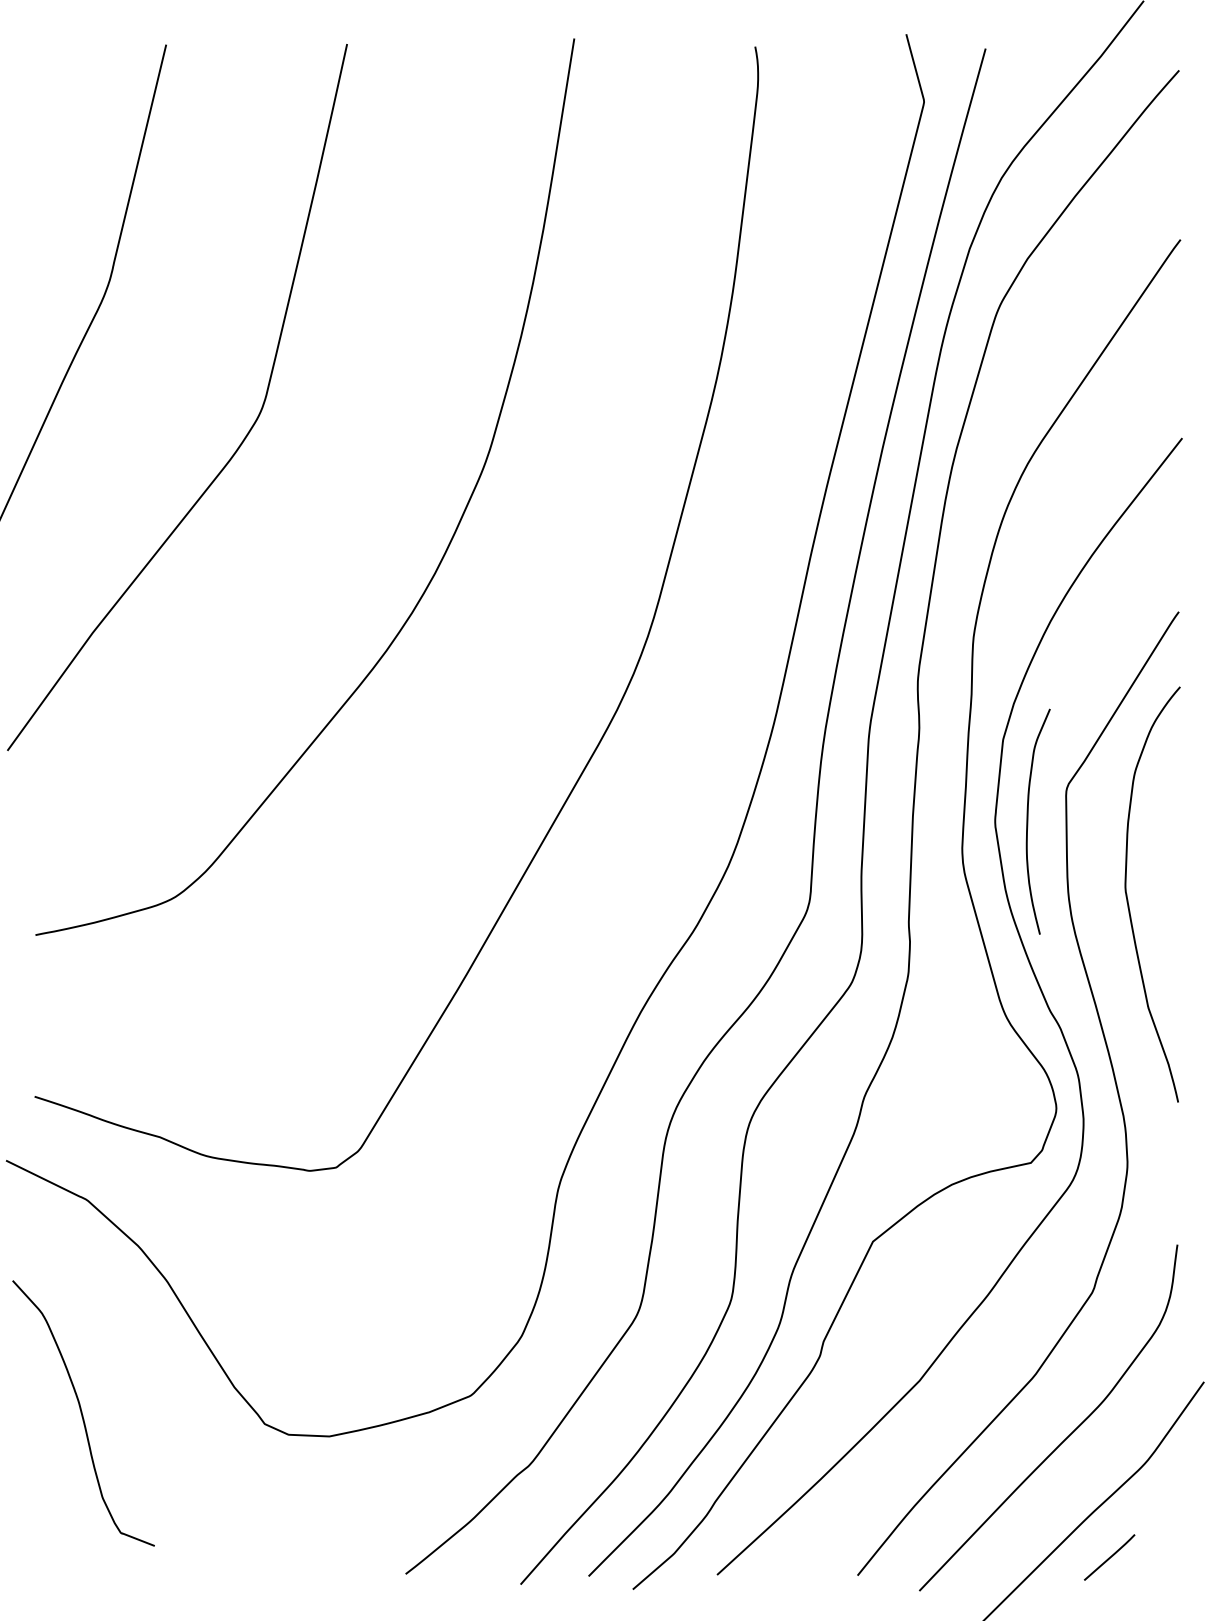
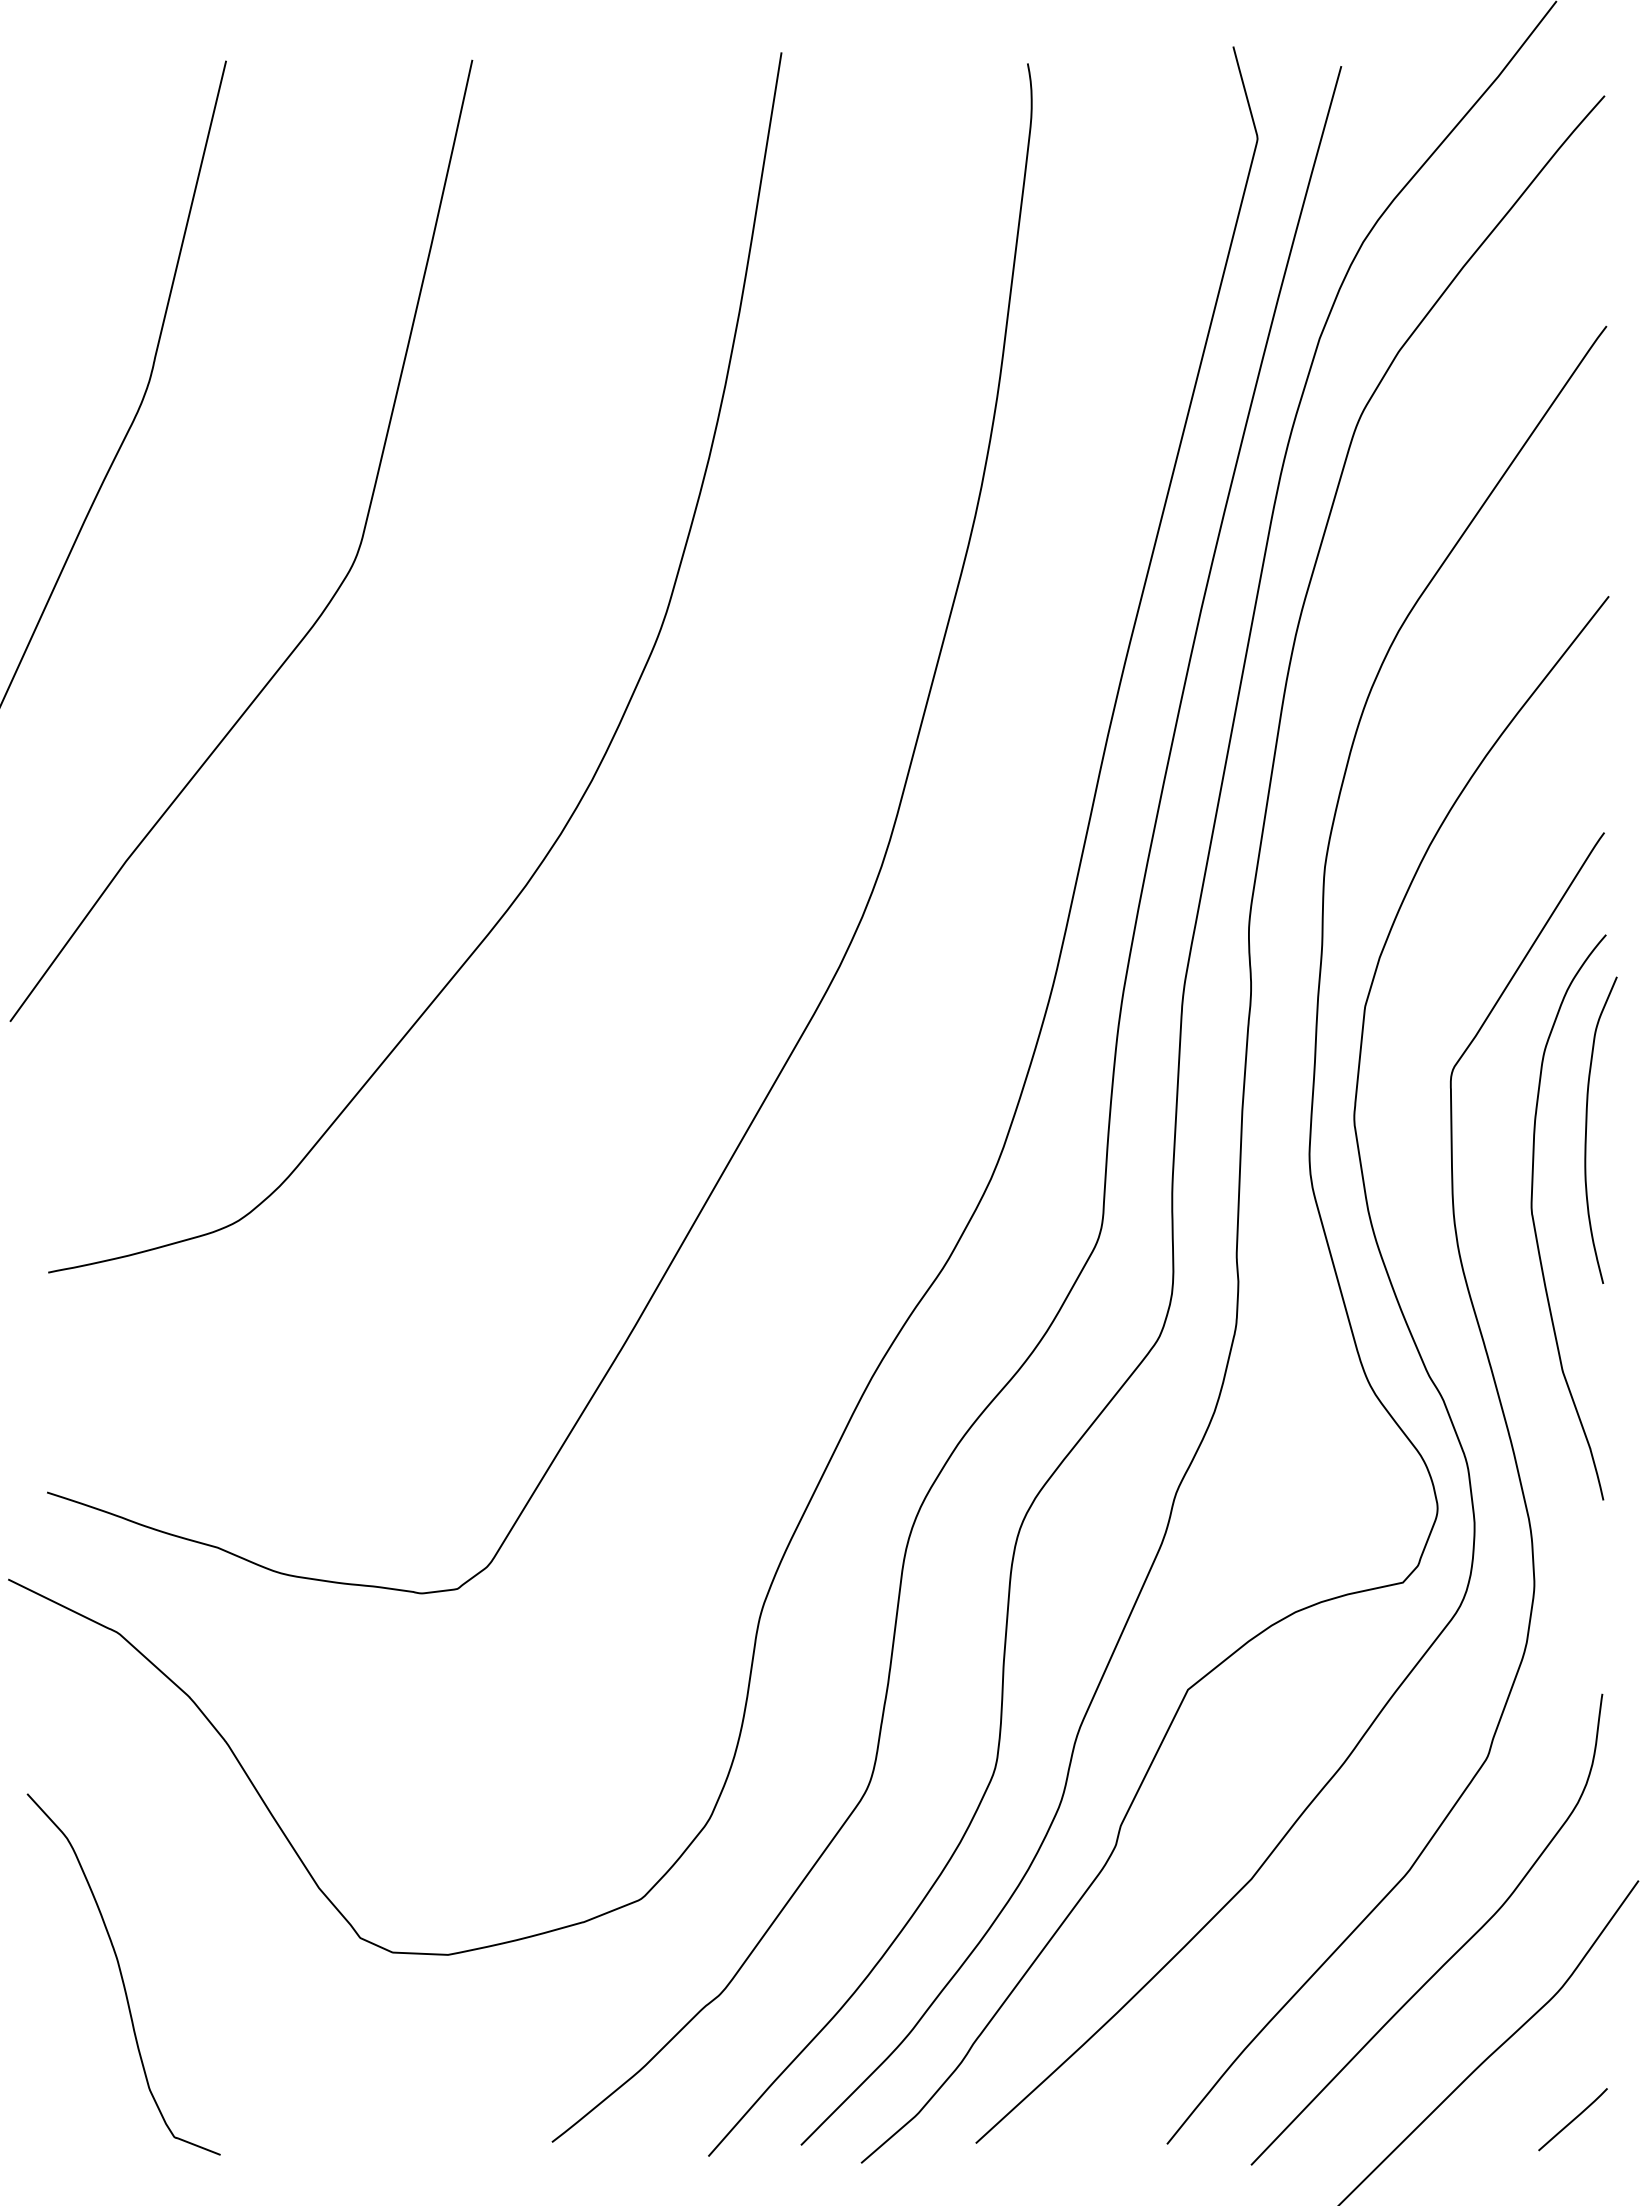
curve: (1028, 819) -> (1587, 1127), moved
curve: (82, 1413) -> (122, 1974), moved
line: (1109, 1557) -> (1572, 2119), moved

